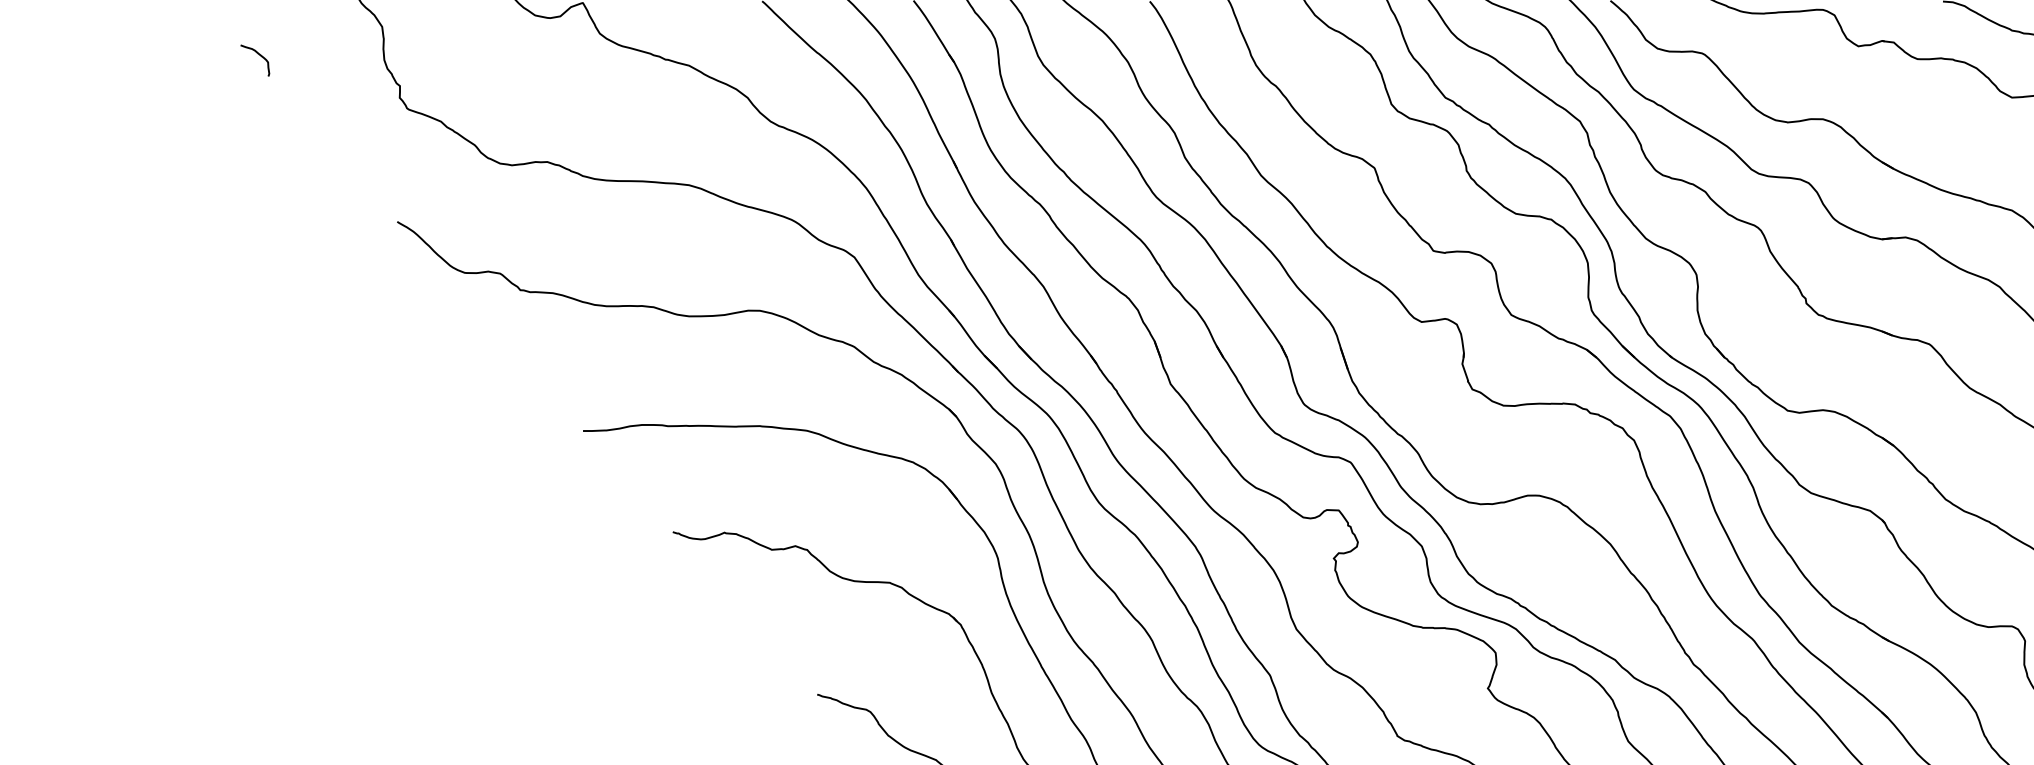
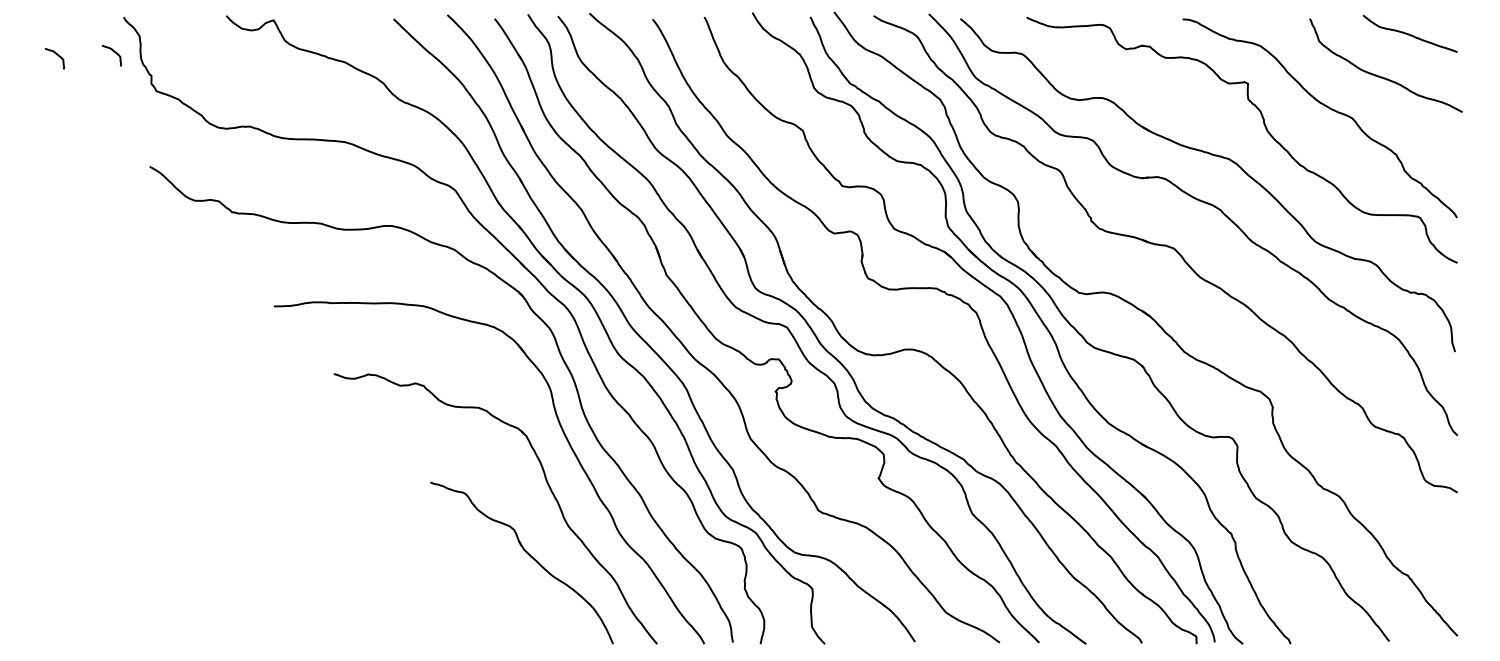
curve: (343, 51) -> (113, 52), added

